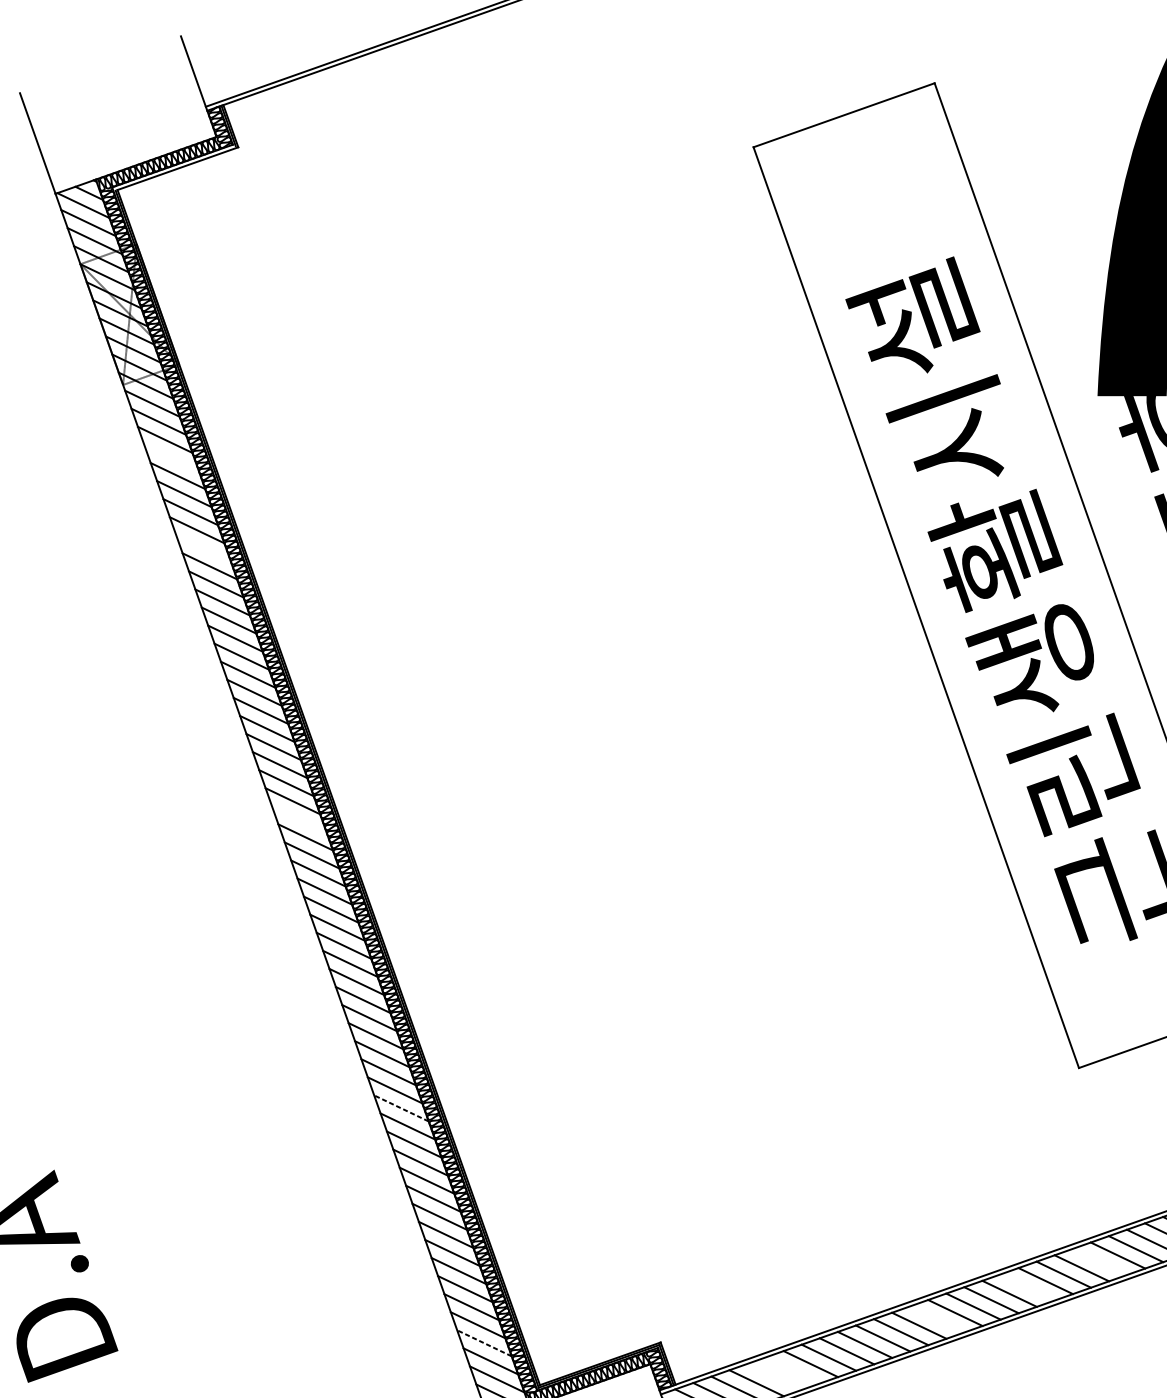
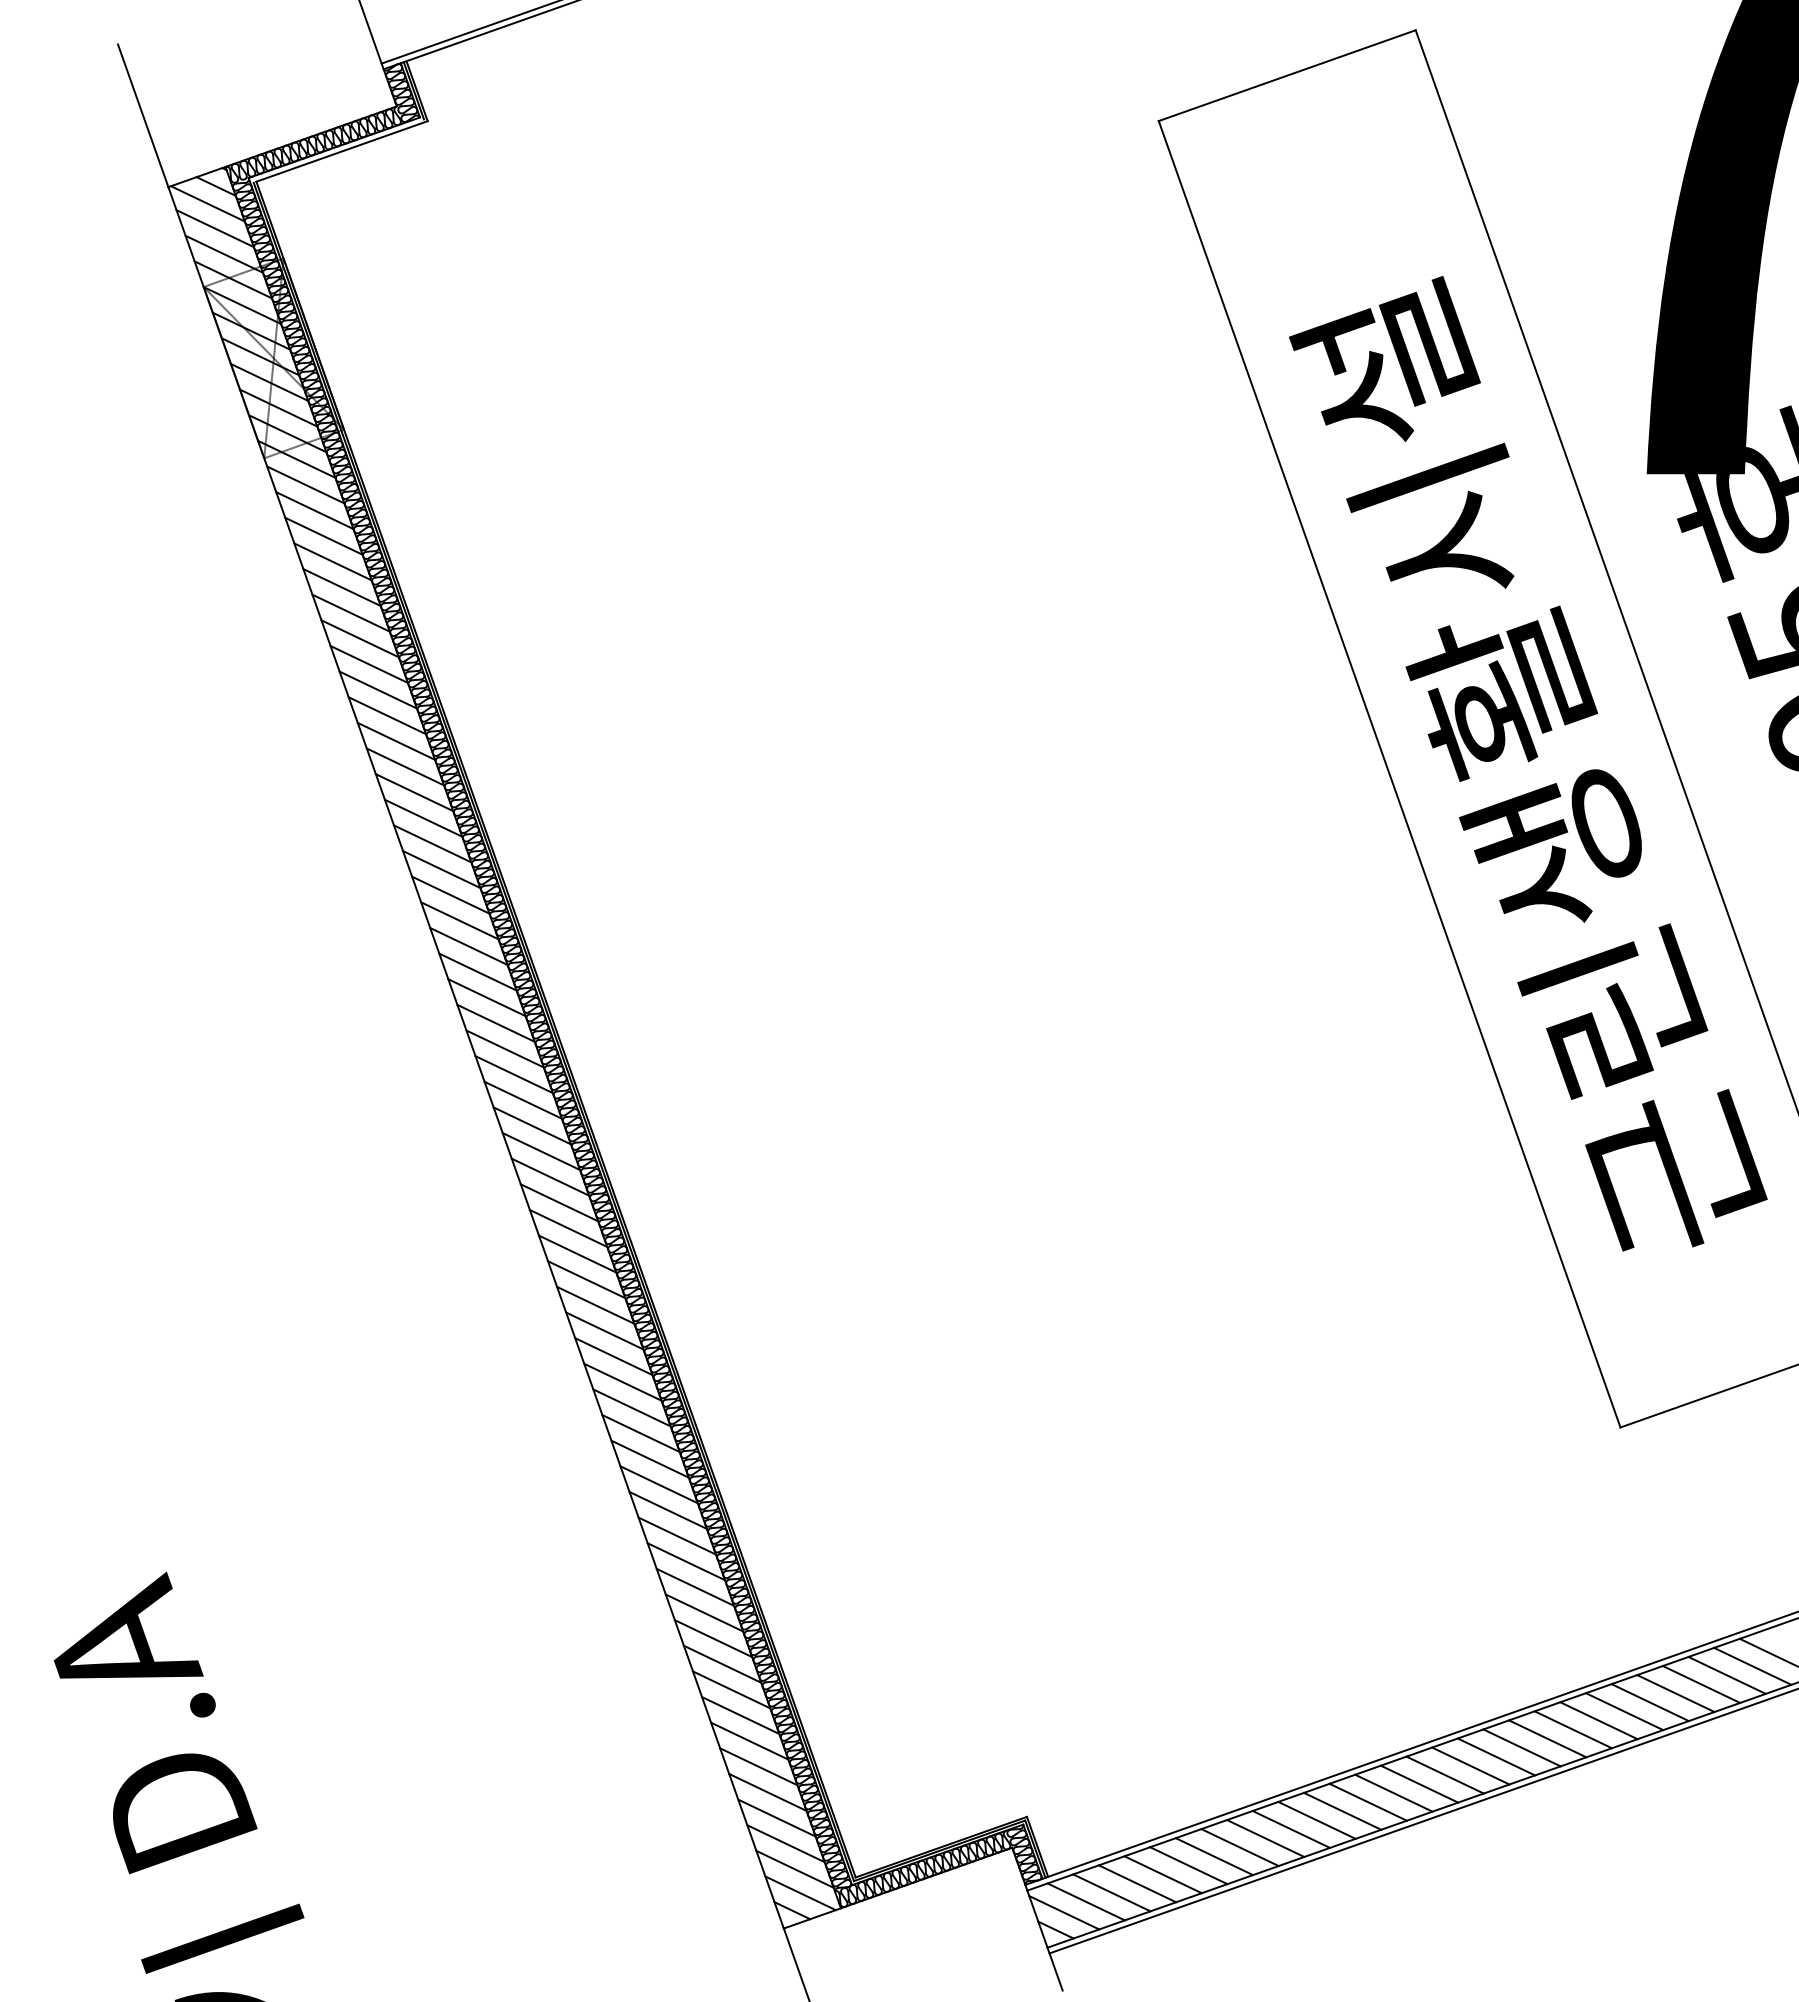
line: (171, 457) -> (332, 561), added
line: (202, 547) -> (377, 689), added
line: (298, 819) -> (513, 1074), added
line: (401, 1108) -> (659, 1484), dashed -> solid
line: (1099, 1261) -> (1649, 1702), added
line: (1027, 1287) -> (1547, 1738), added
line: (937, 1318) -> (1419, 1783), added
line: (484, 1343) -> (776, 1818), dashed -> solid
line: (792, 1370) -> (1214, 1856), added
line: (774, 1376) -> (1188, 1865), added

